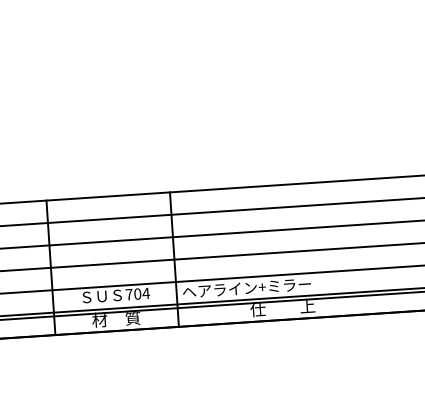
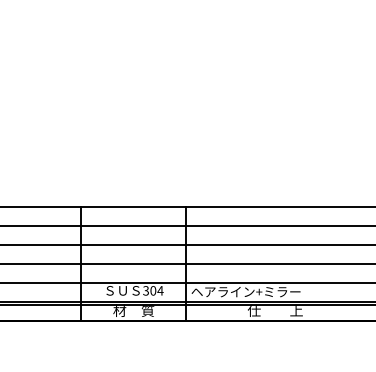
text: (129, 294) -> (146, 290), 704 -> 304

